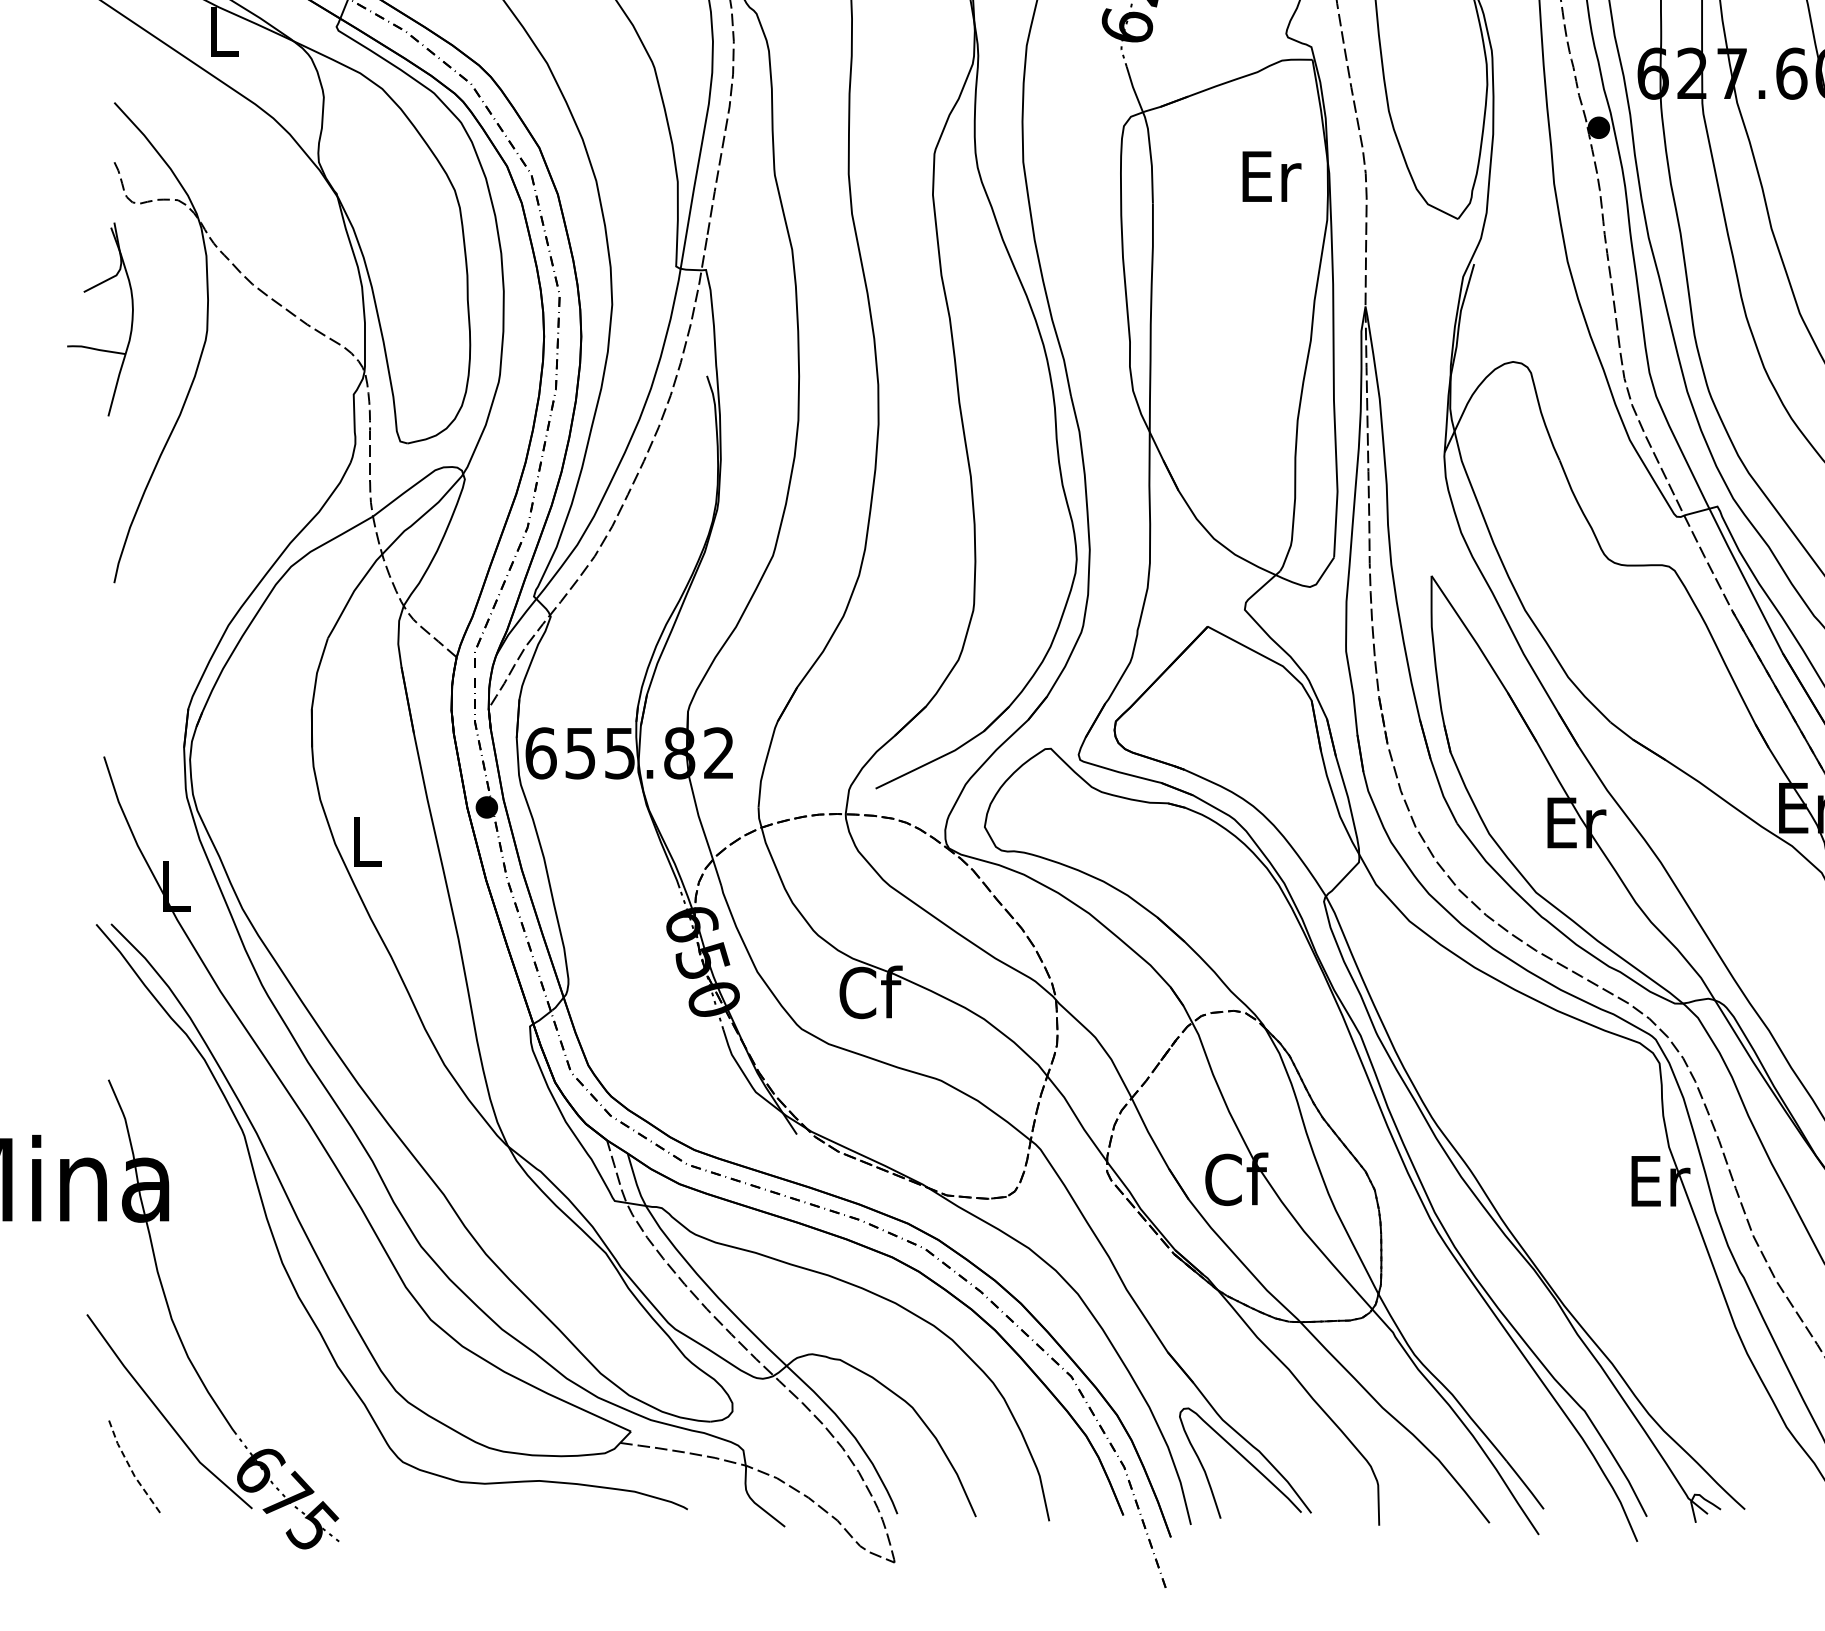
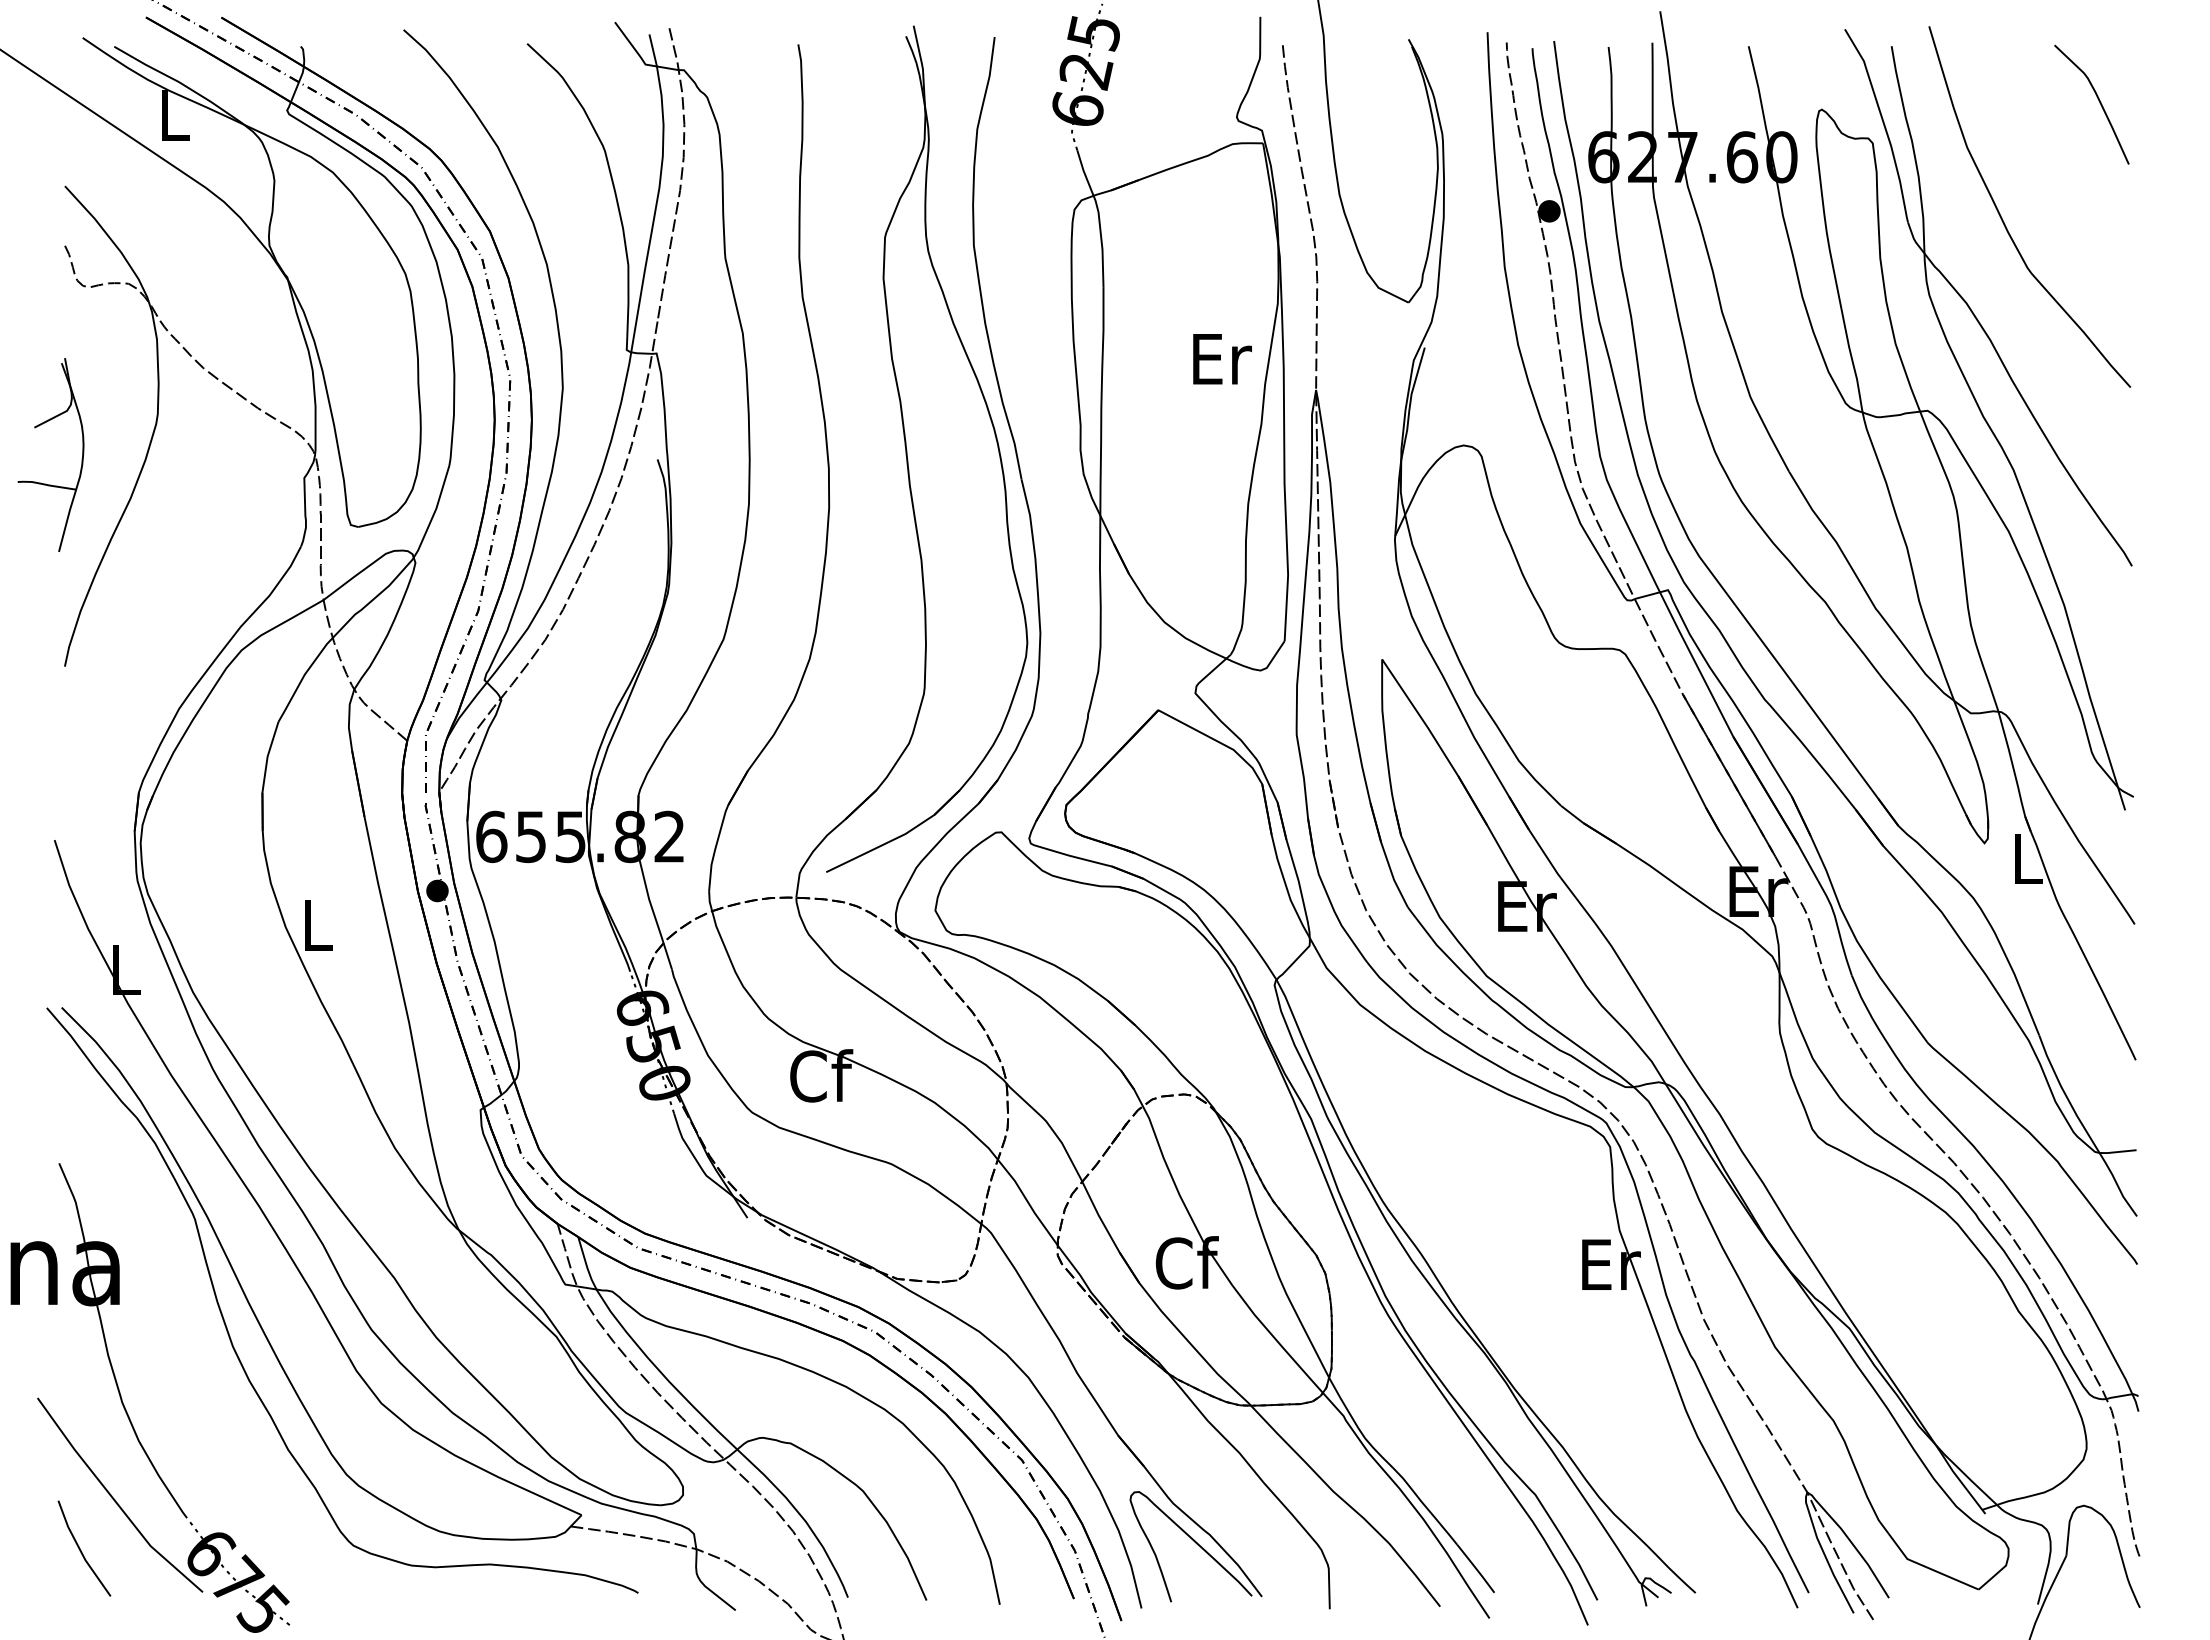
text: (1271, 176) -> (1222, 359), moved
part: (90, 346) -> (41, 482), moved
line: (129, 1466) -> (80, 1550), dashed -> solid

